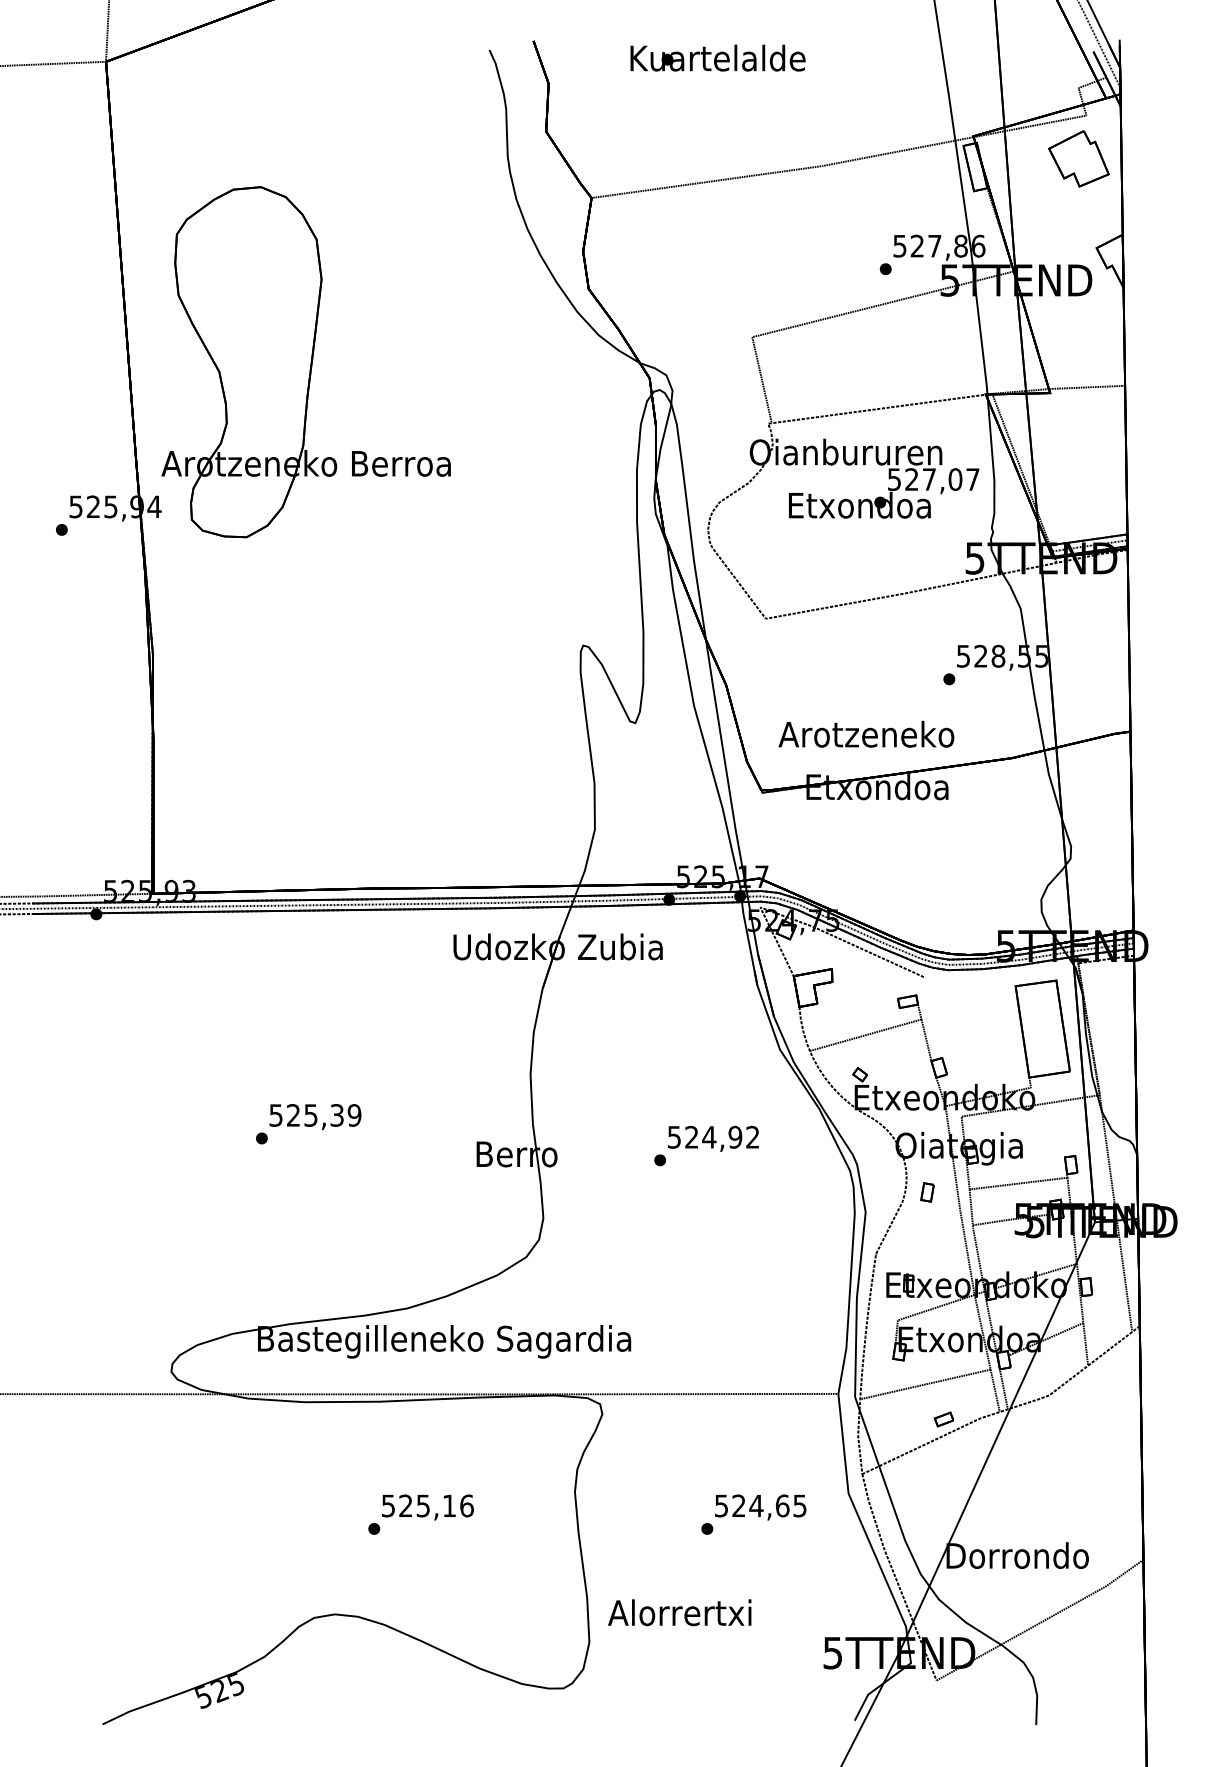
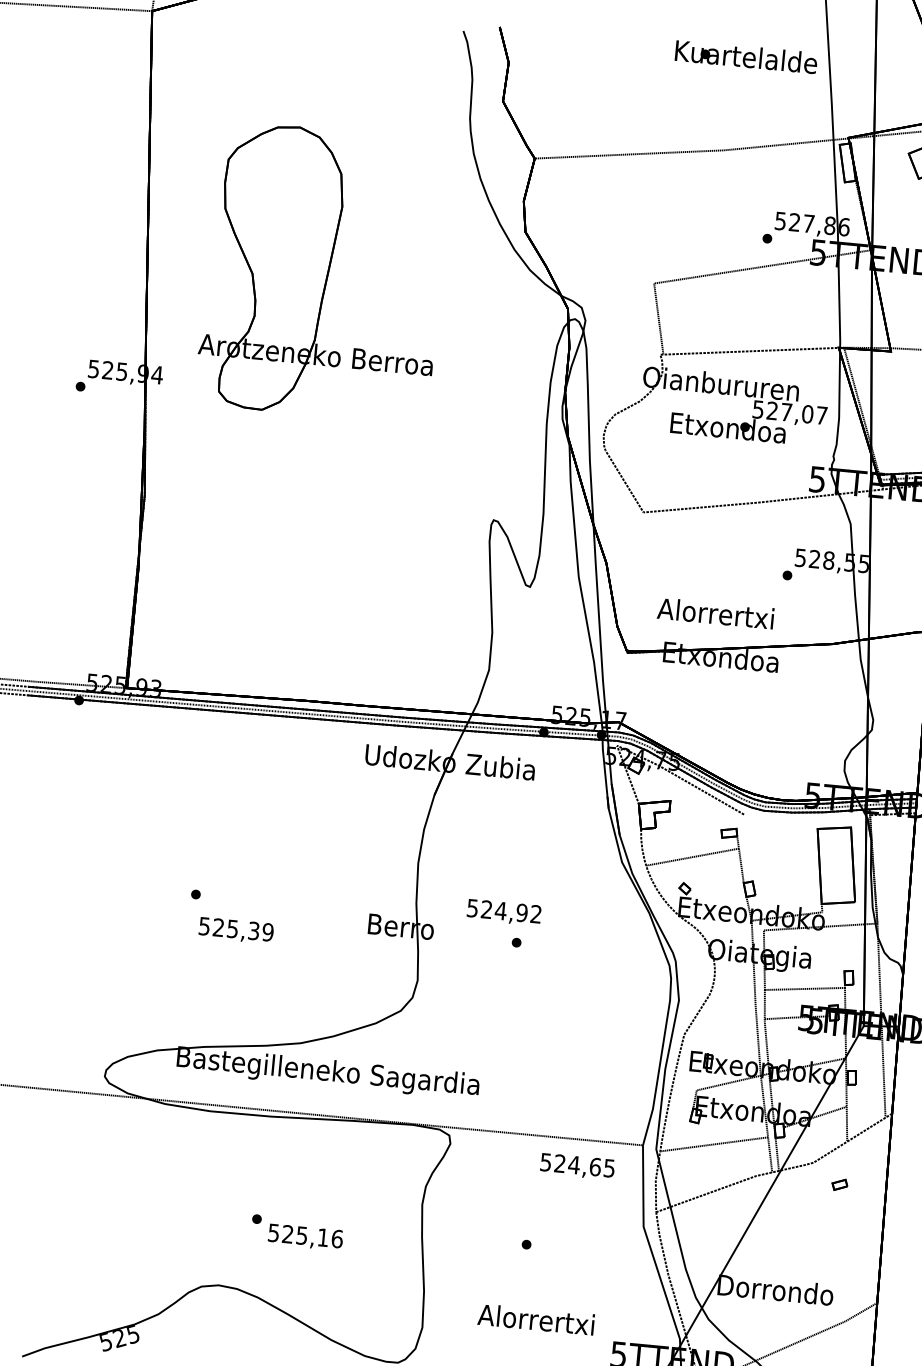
text: (717, 57) -> (746, 56), moved
part: (305, 362) -> (322, 272), moved
text: (866, 733) -> (716, 613), Arotzeneko -> Alorrertxi
text: (315, 1117) -> (236, 931), moved
text: (713, 1138) -> (504, 912), moved
part: (927, 1192) -> (730, 989), removed
part: (943, 1419) -> (839, 1184), moved
text: (427, 1507) -> (305, 1237), moved
text: (760, 1507) -> (577, 1166), moved
text: (679, 1612) -> (535, 1319), moved

